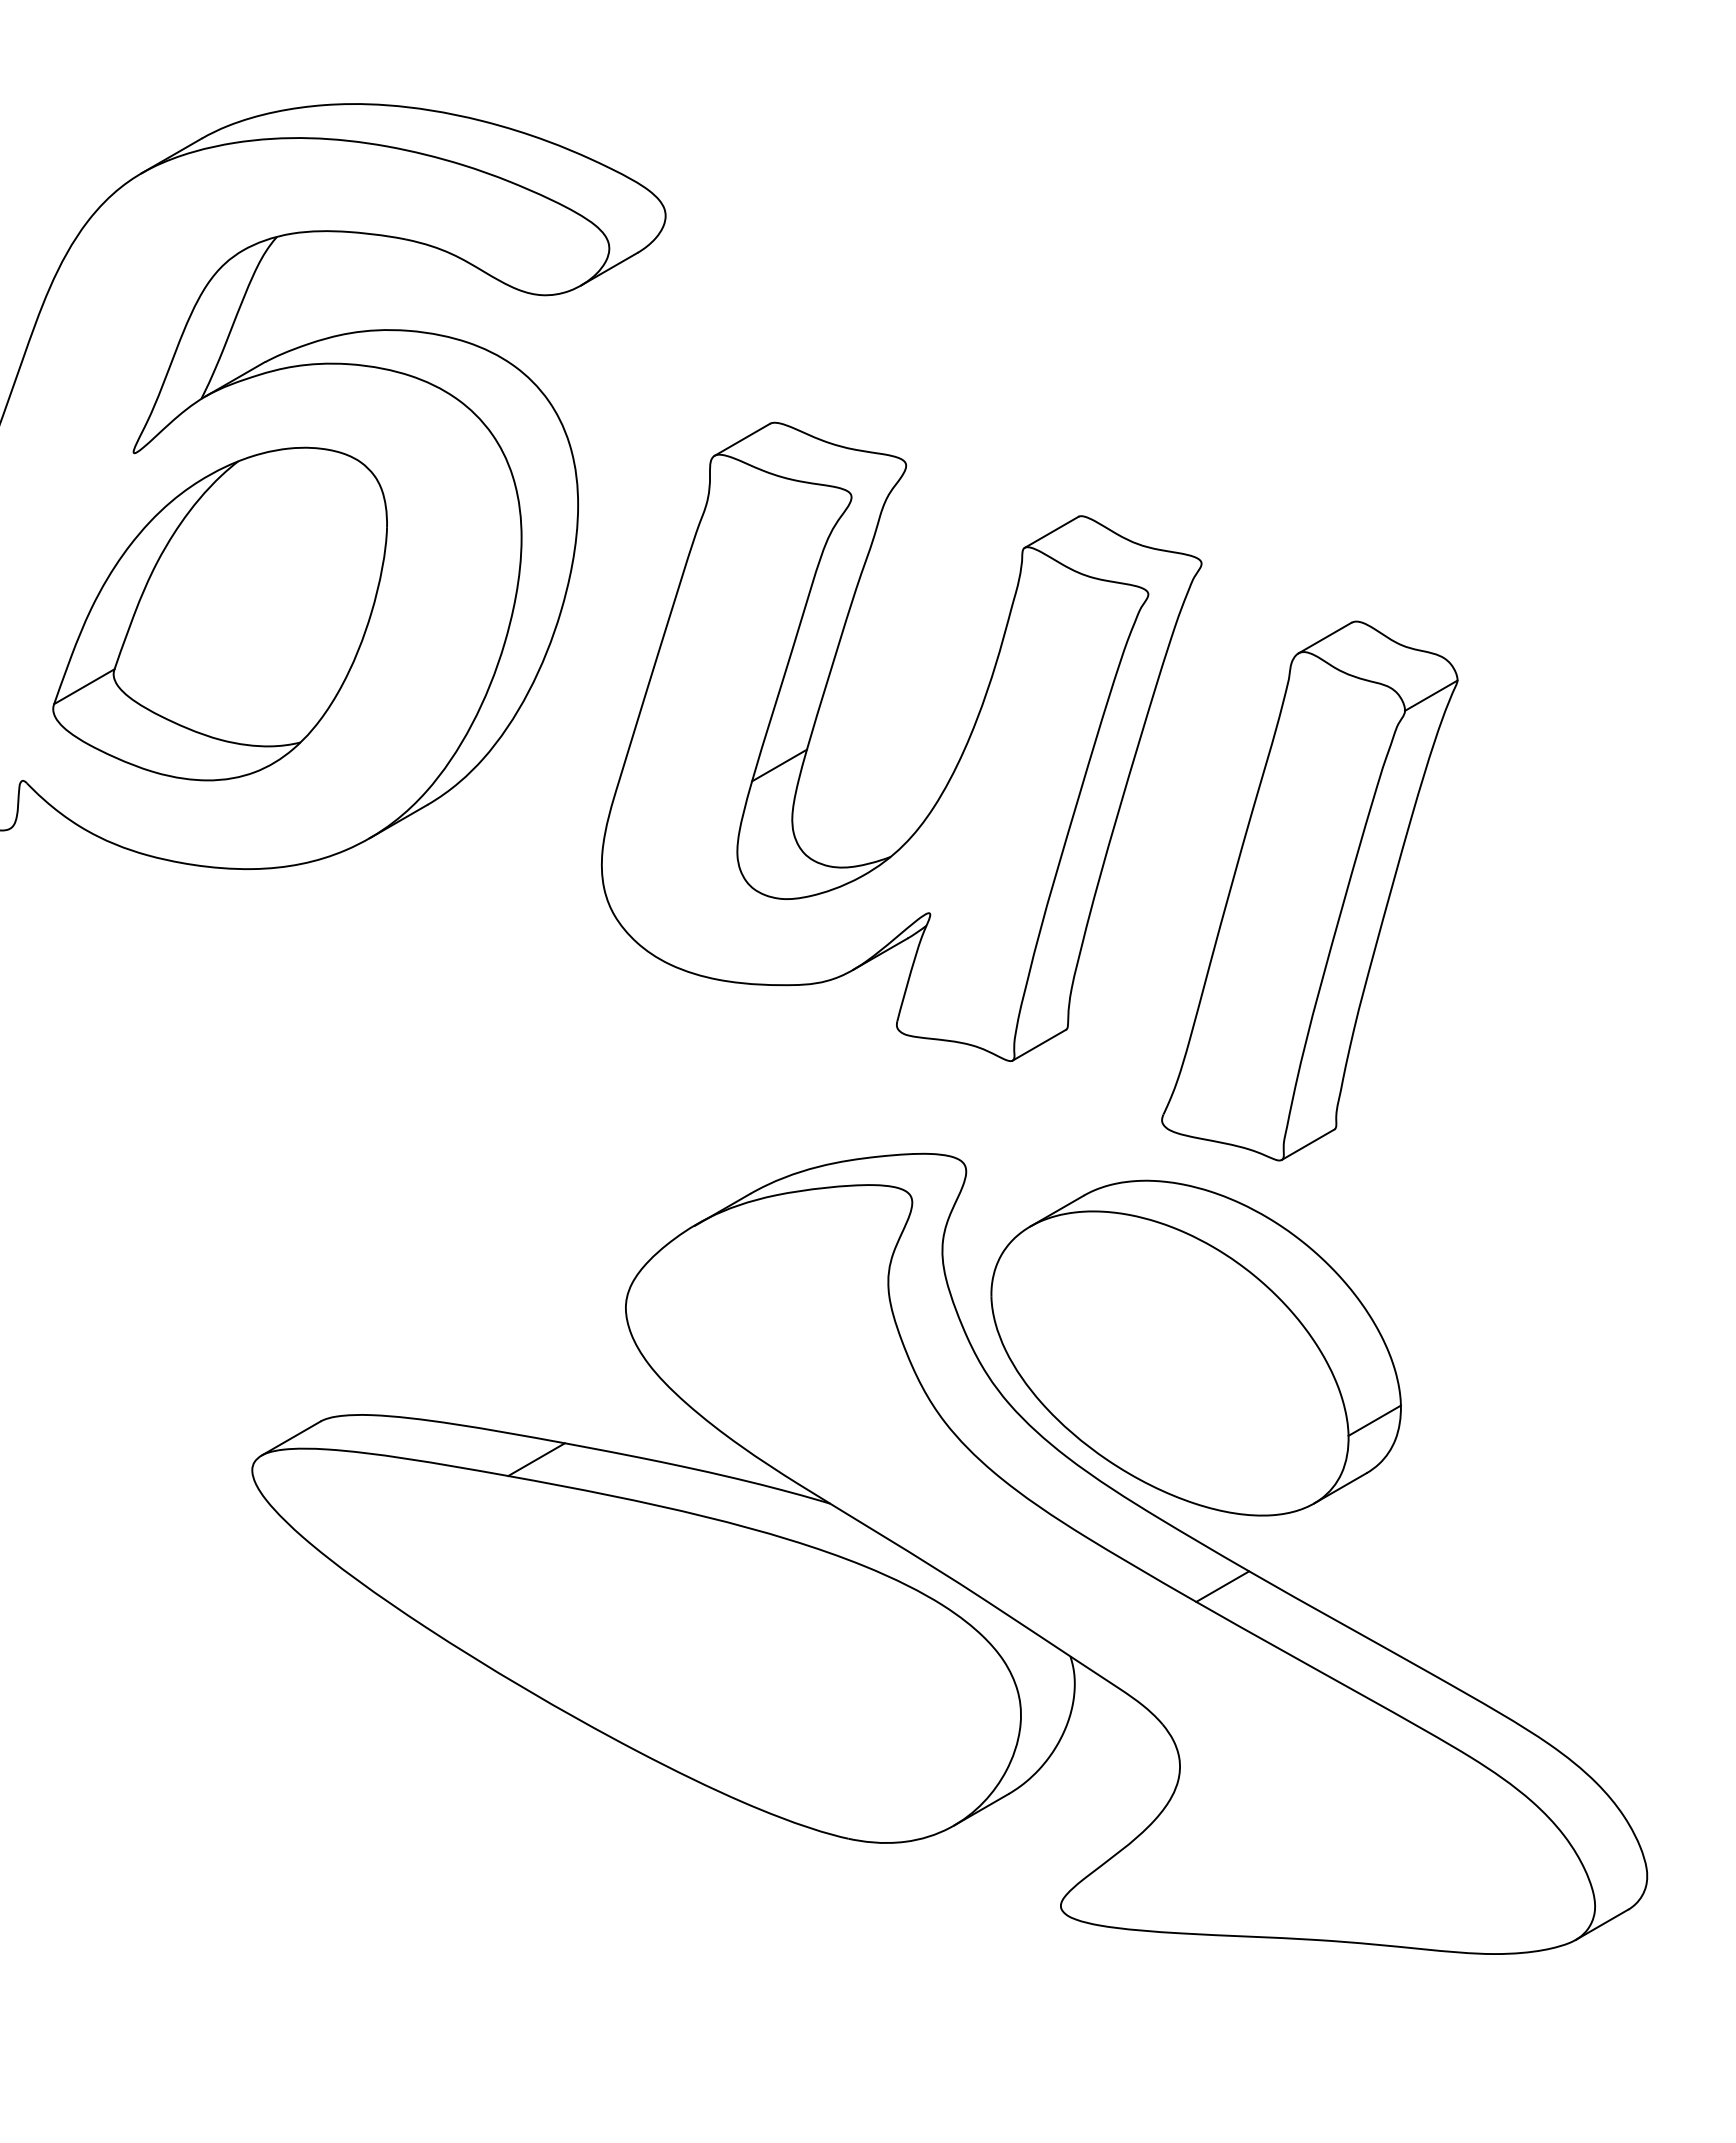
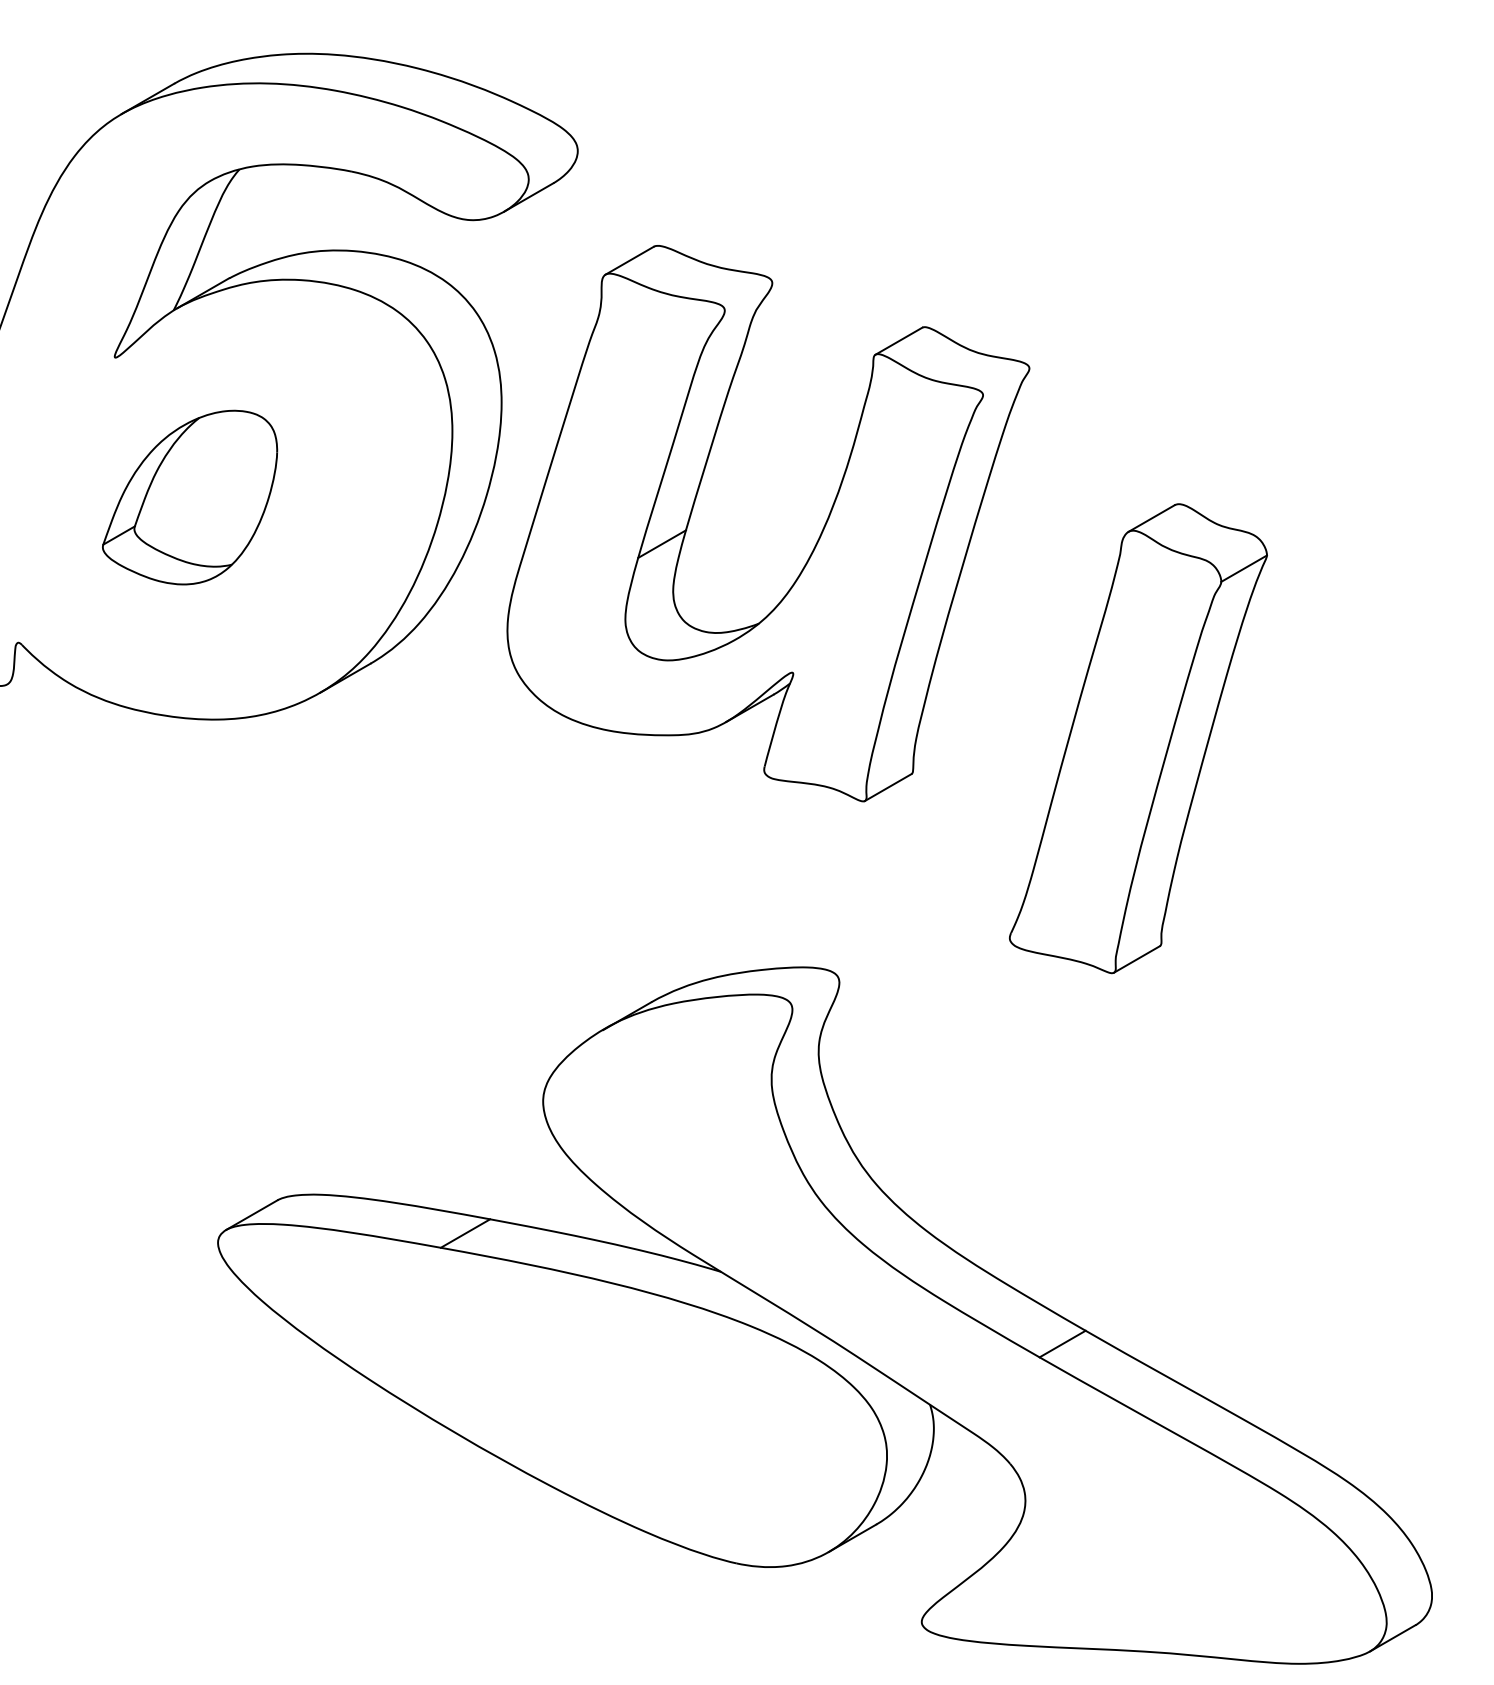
part: (219, 613) -> (189, 497), size x0.6
part: (954, 768) -> (814, 546), moved
part: (1195, 1347) -> (1038, 1135), removed

